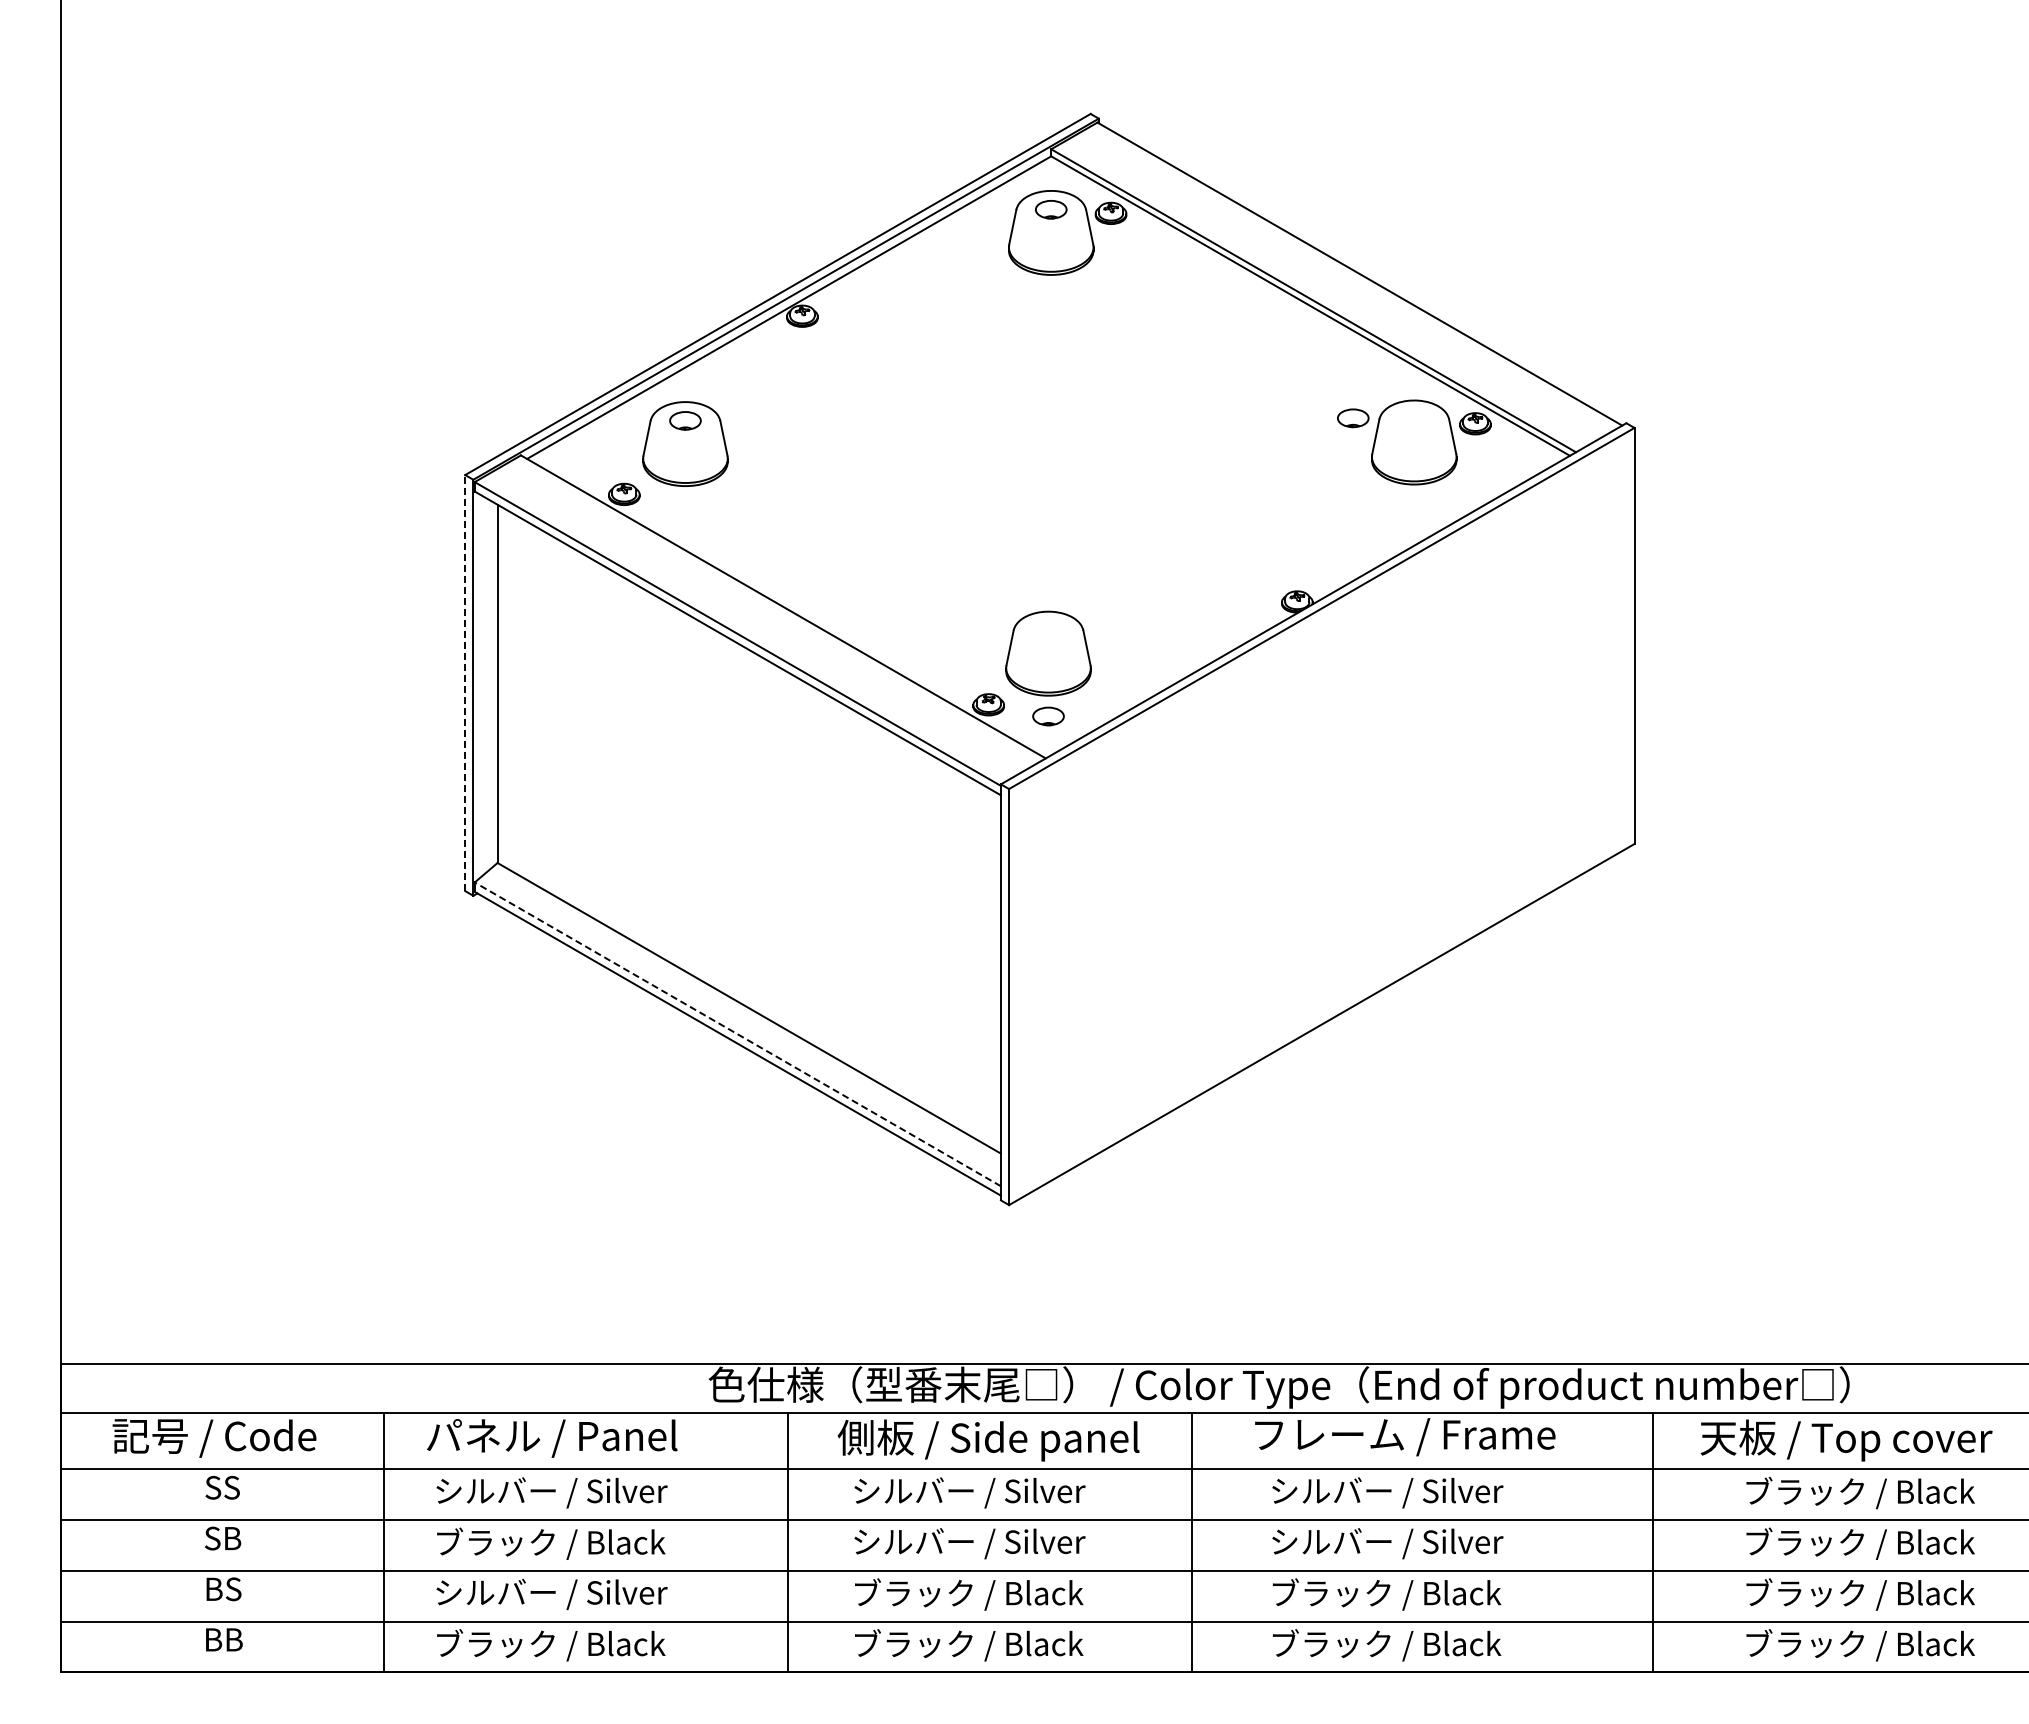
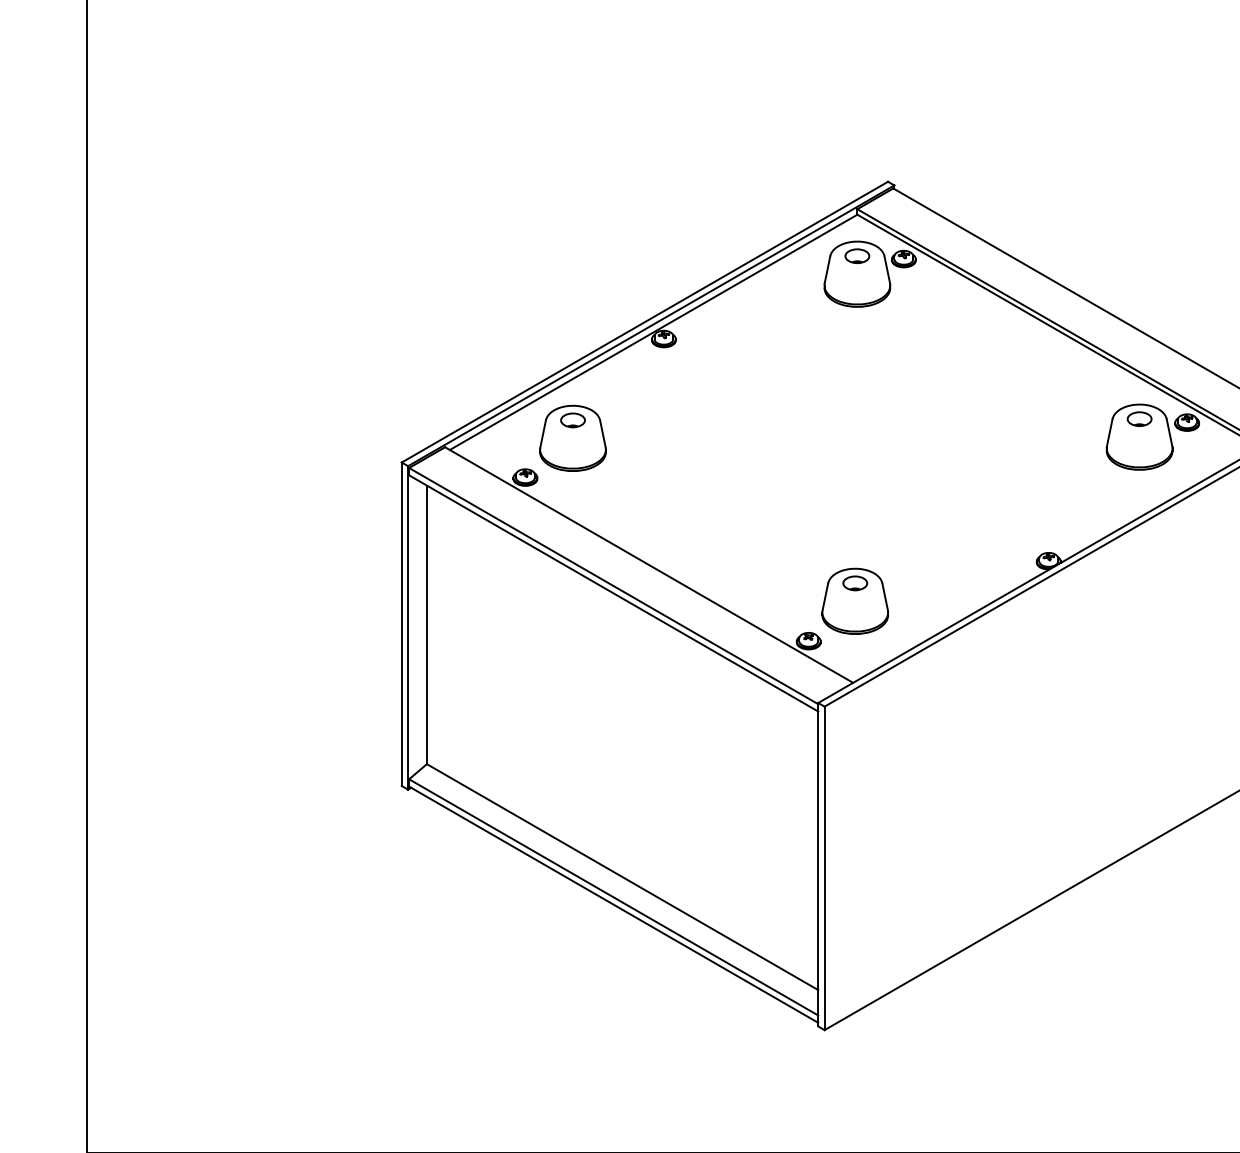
part: (1353, 418) -> (1139, 419), moved
line: (465, 682) -> (401, 623), dashed -> solid
part: (1048, 716) -> (855, 583), moved
line: (737, 1034) -> (613, 897), dashed -> solid

